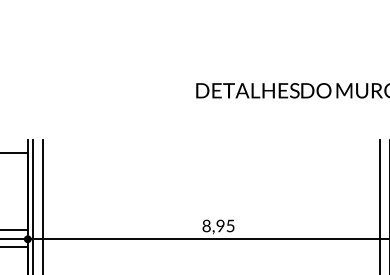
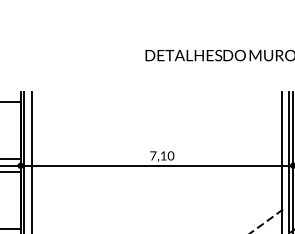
text: (219, 225) -> (162, 155), 8,95 -> 7,10

